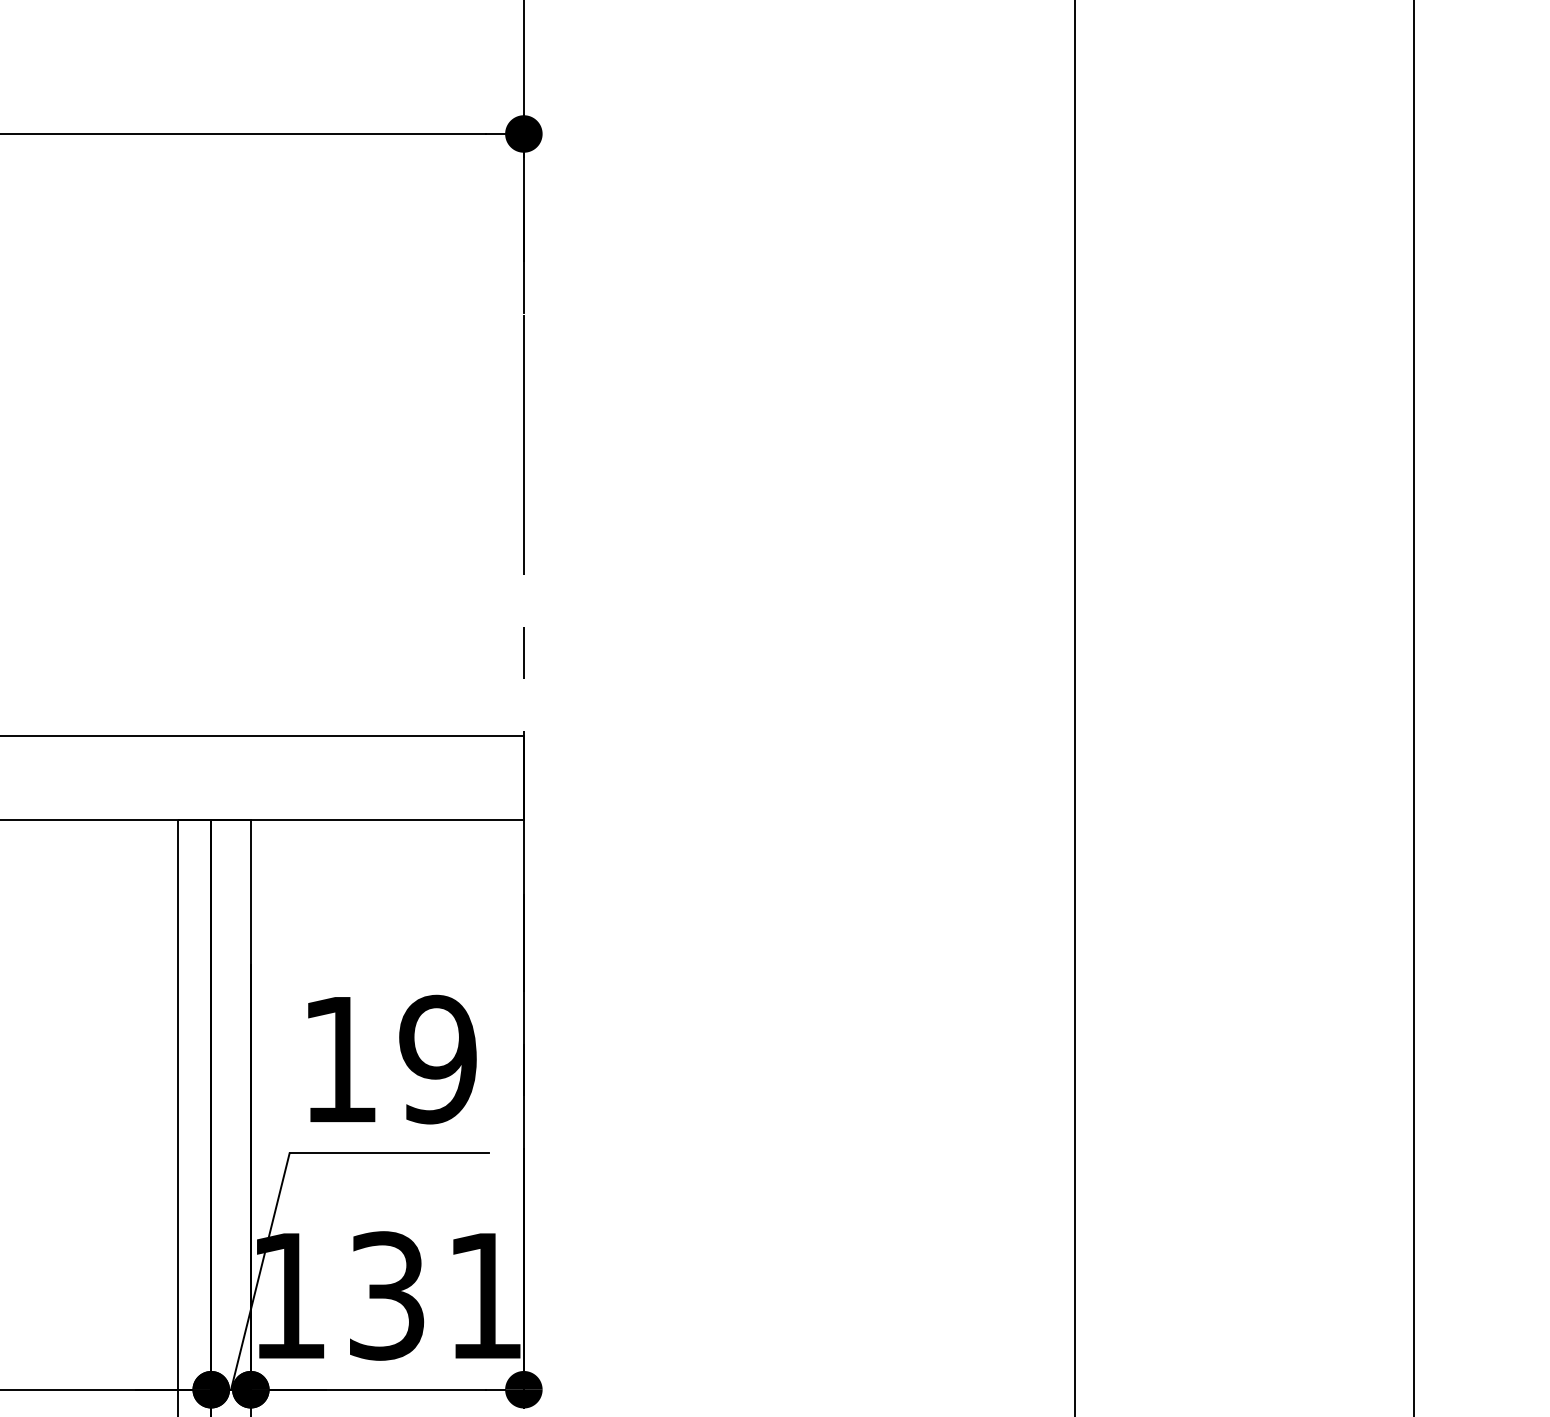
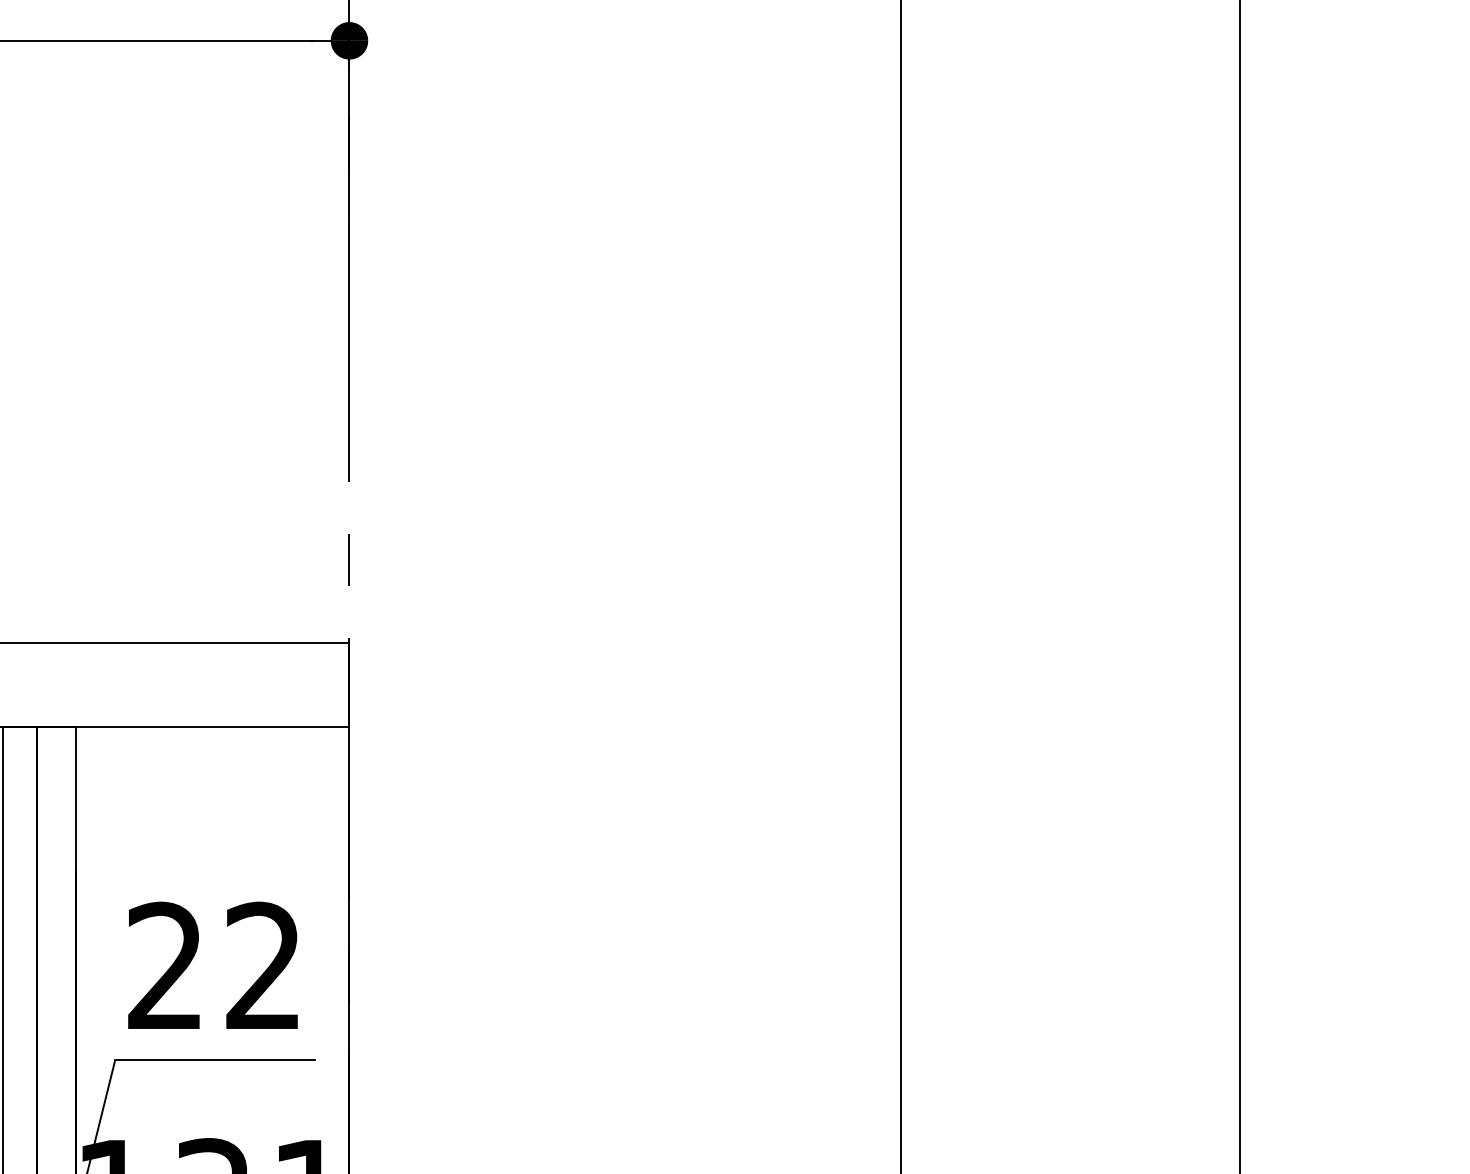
text: (389, 1059) -> (215, 966), 19 -> 22

